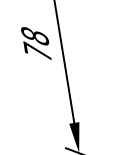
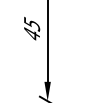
text: (36, 43) -> (32, 28), 78 -> 45

